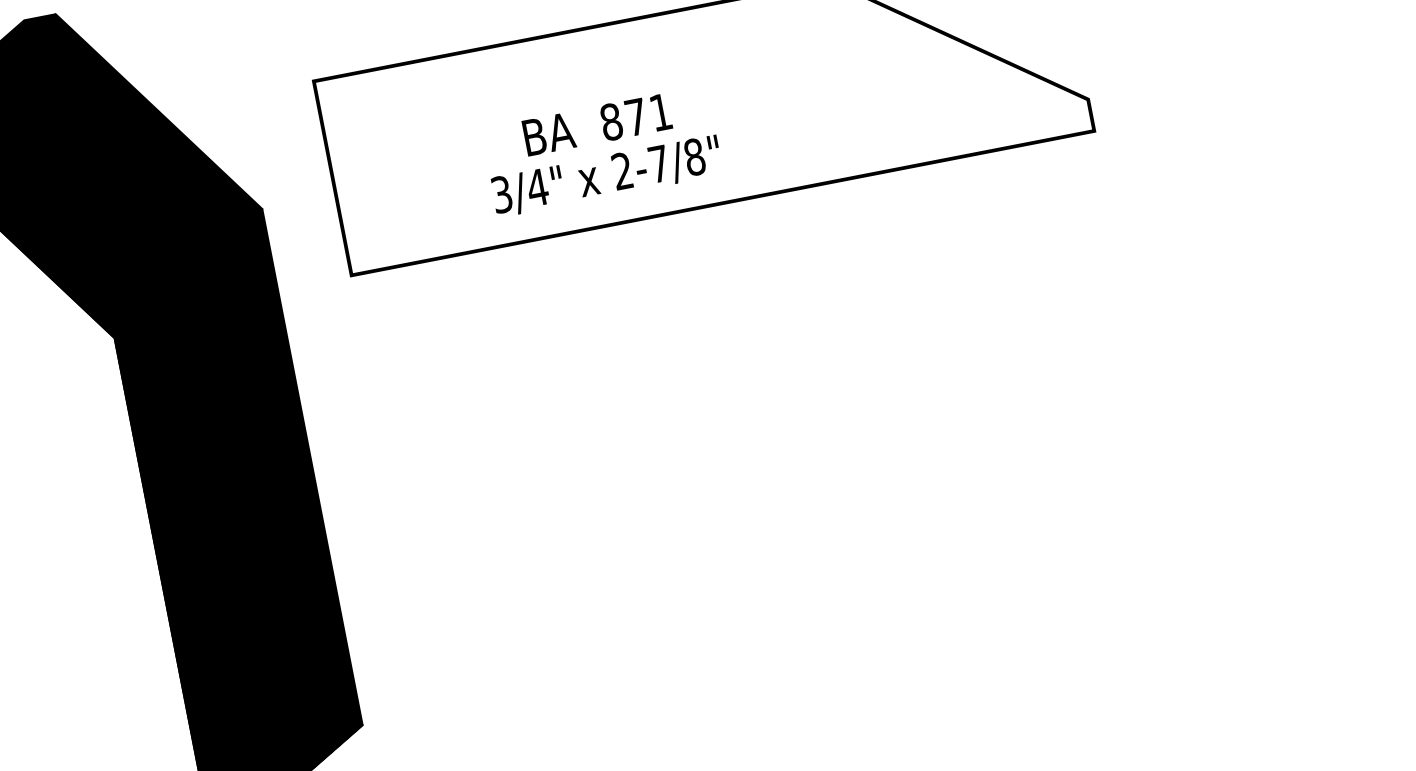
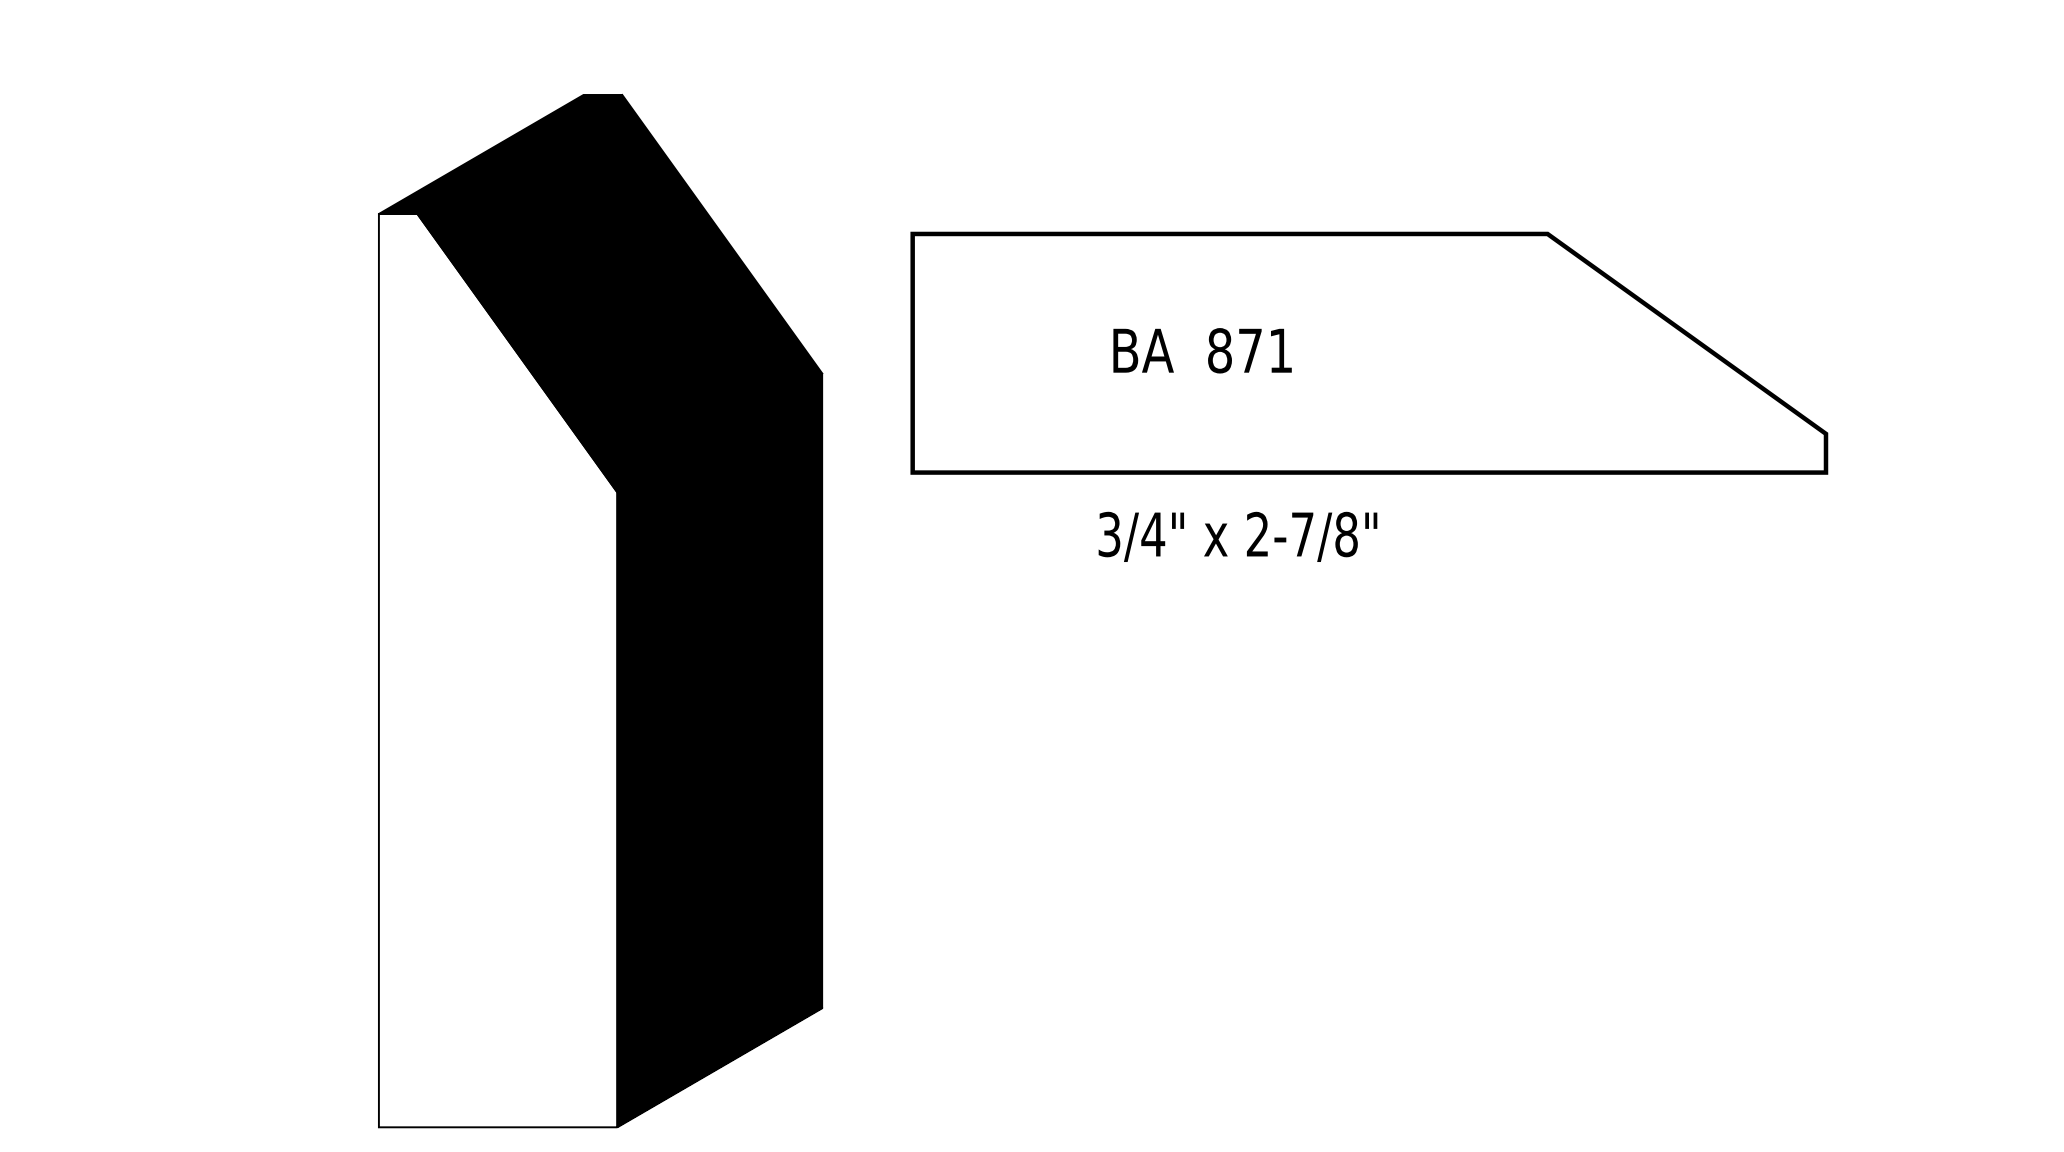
text: (597, 124) -> (1202, 350), moved
text: (606, 175) -> (1237, 536), moved

